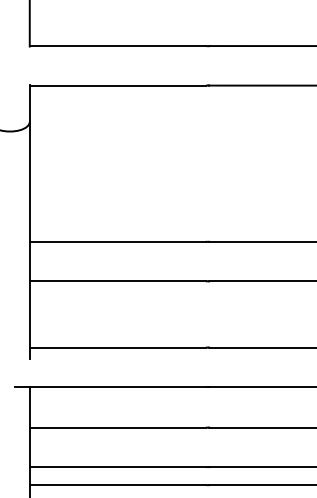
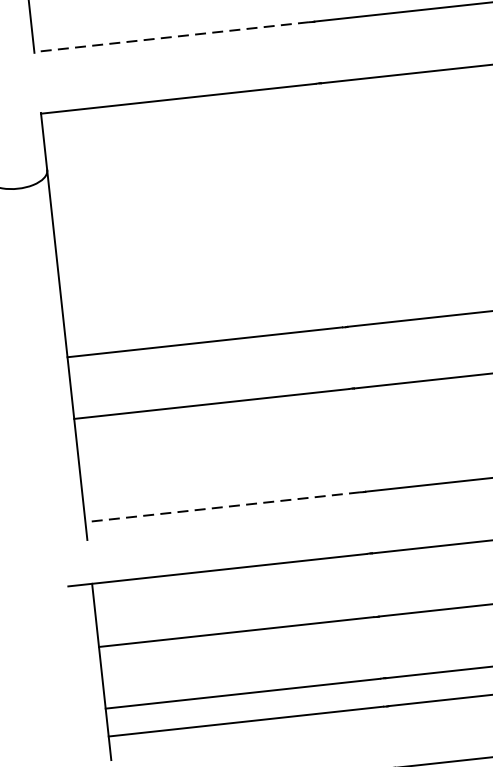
line: (117, 46) -> (171, 37), solid -> dashed
line: (117, 347) -> (222, 507), solid -> dashed

